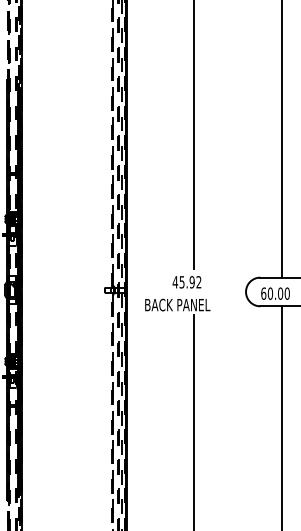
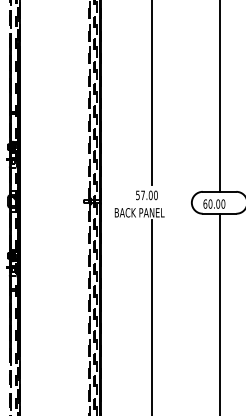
text: (186, 282) -> (146, 195), 45.92 -> 57.00

